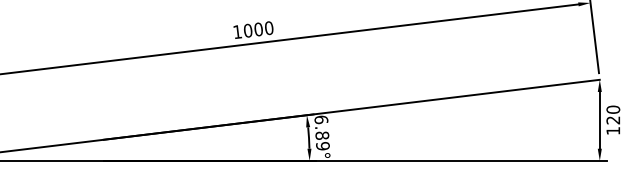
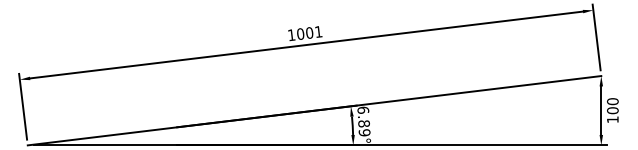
text: (268, 27) -> (318, 31), 1000 -> 1001
text: (612, 120) -> (612, 110), 120 -> 100

